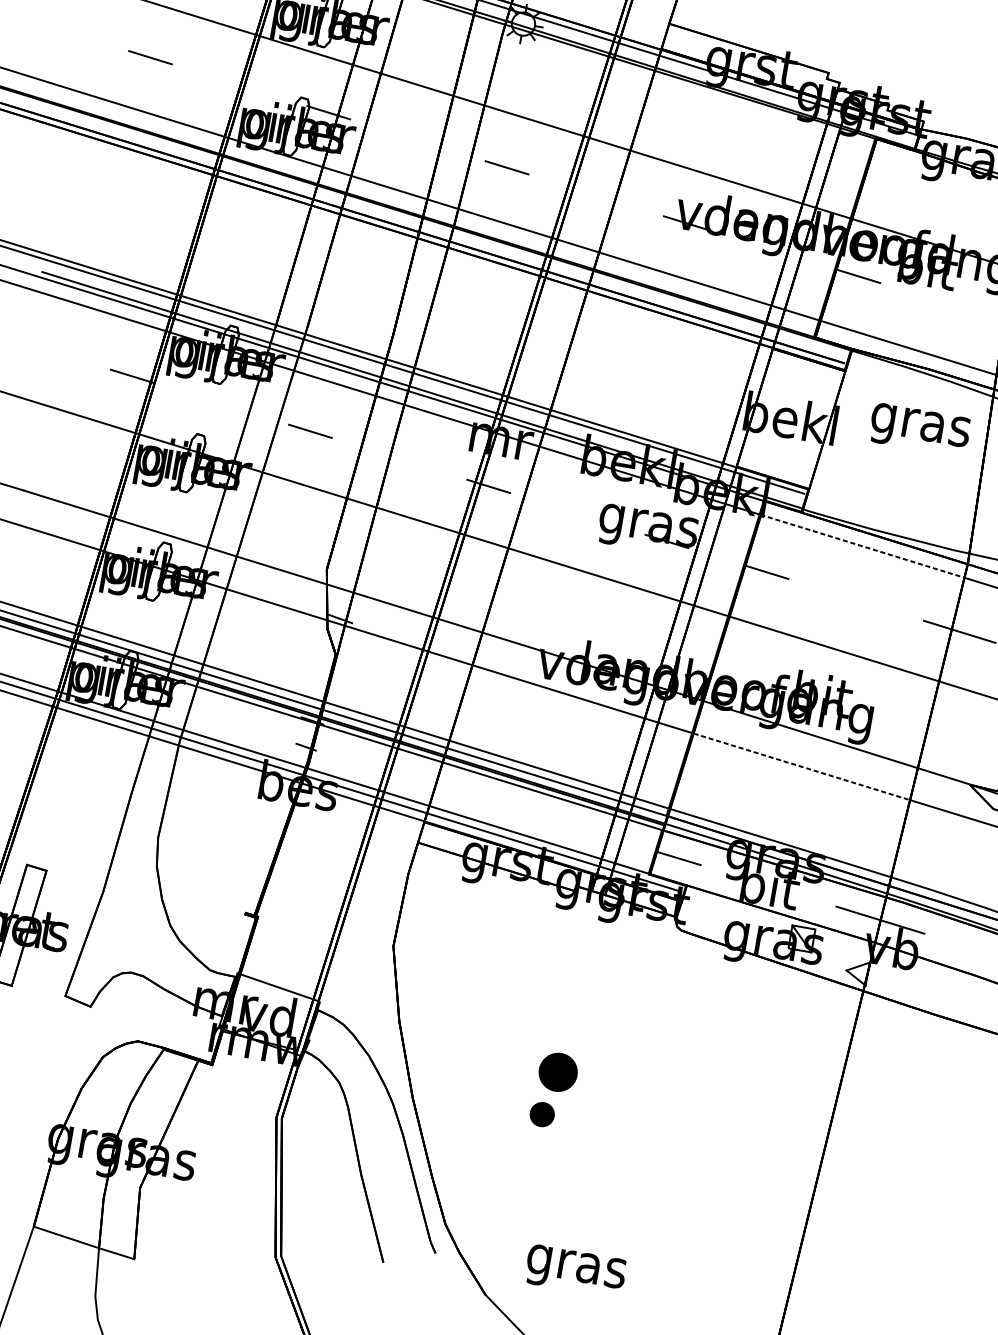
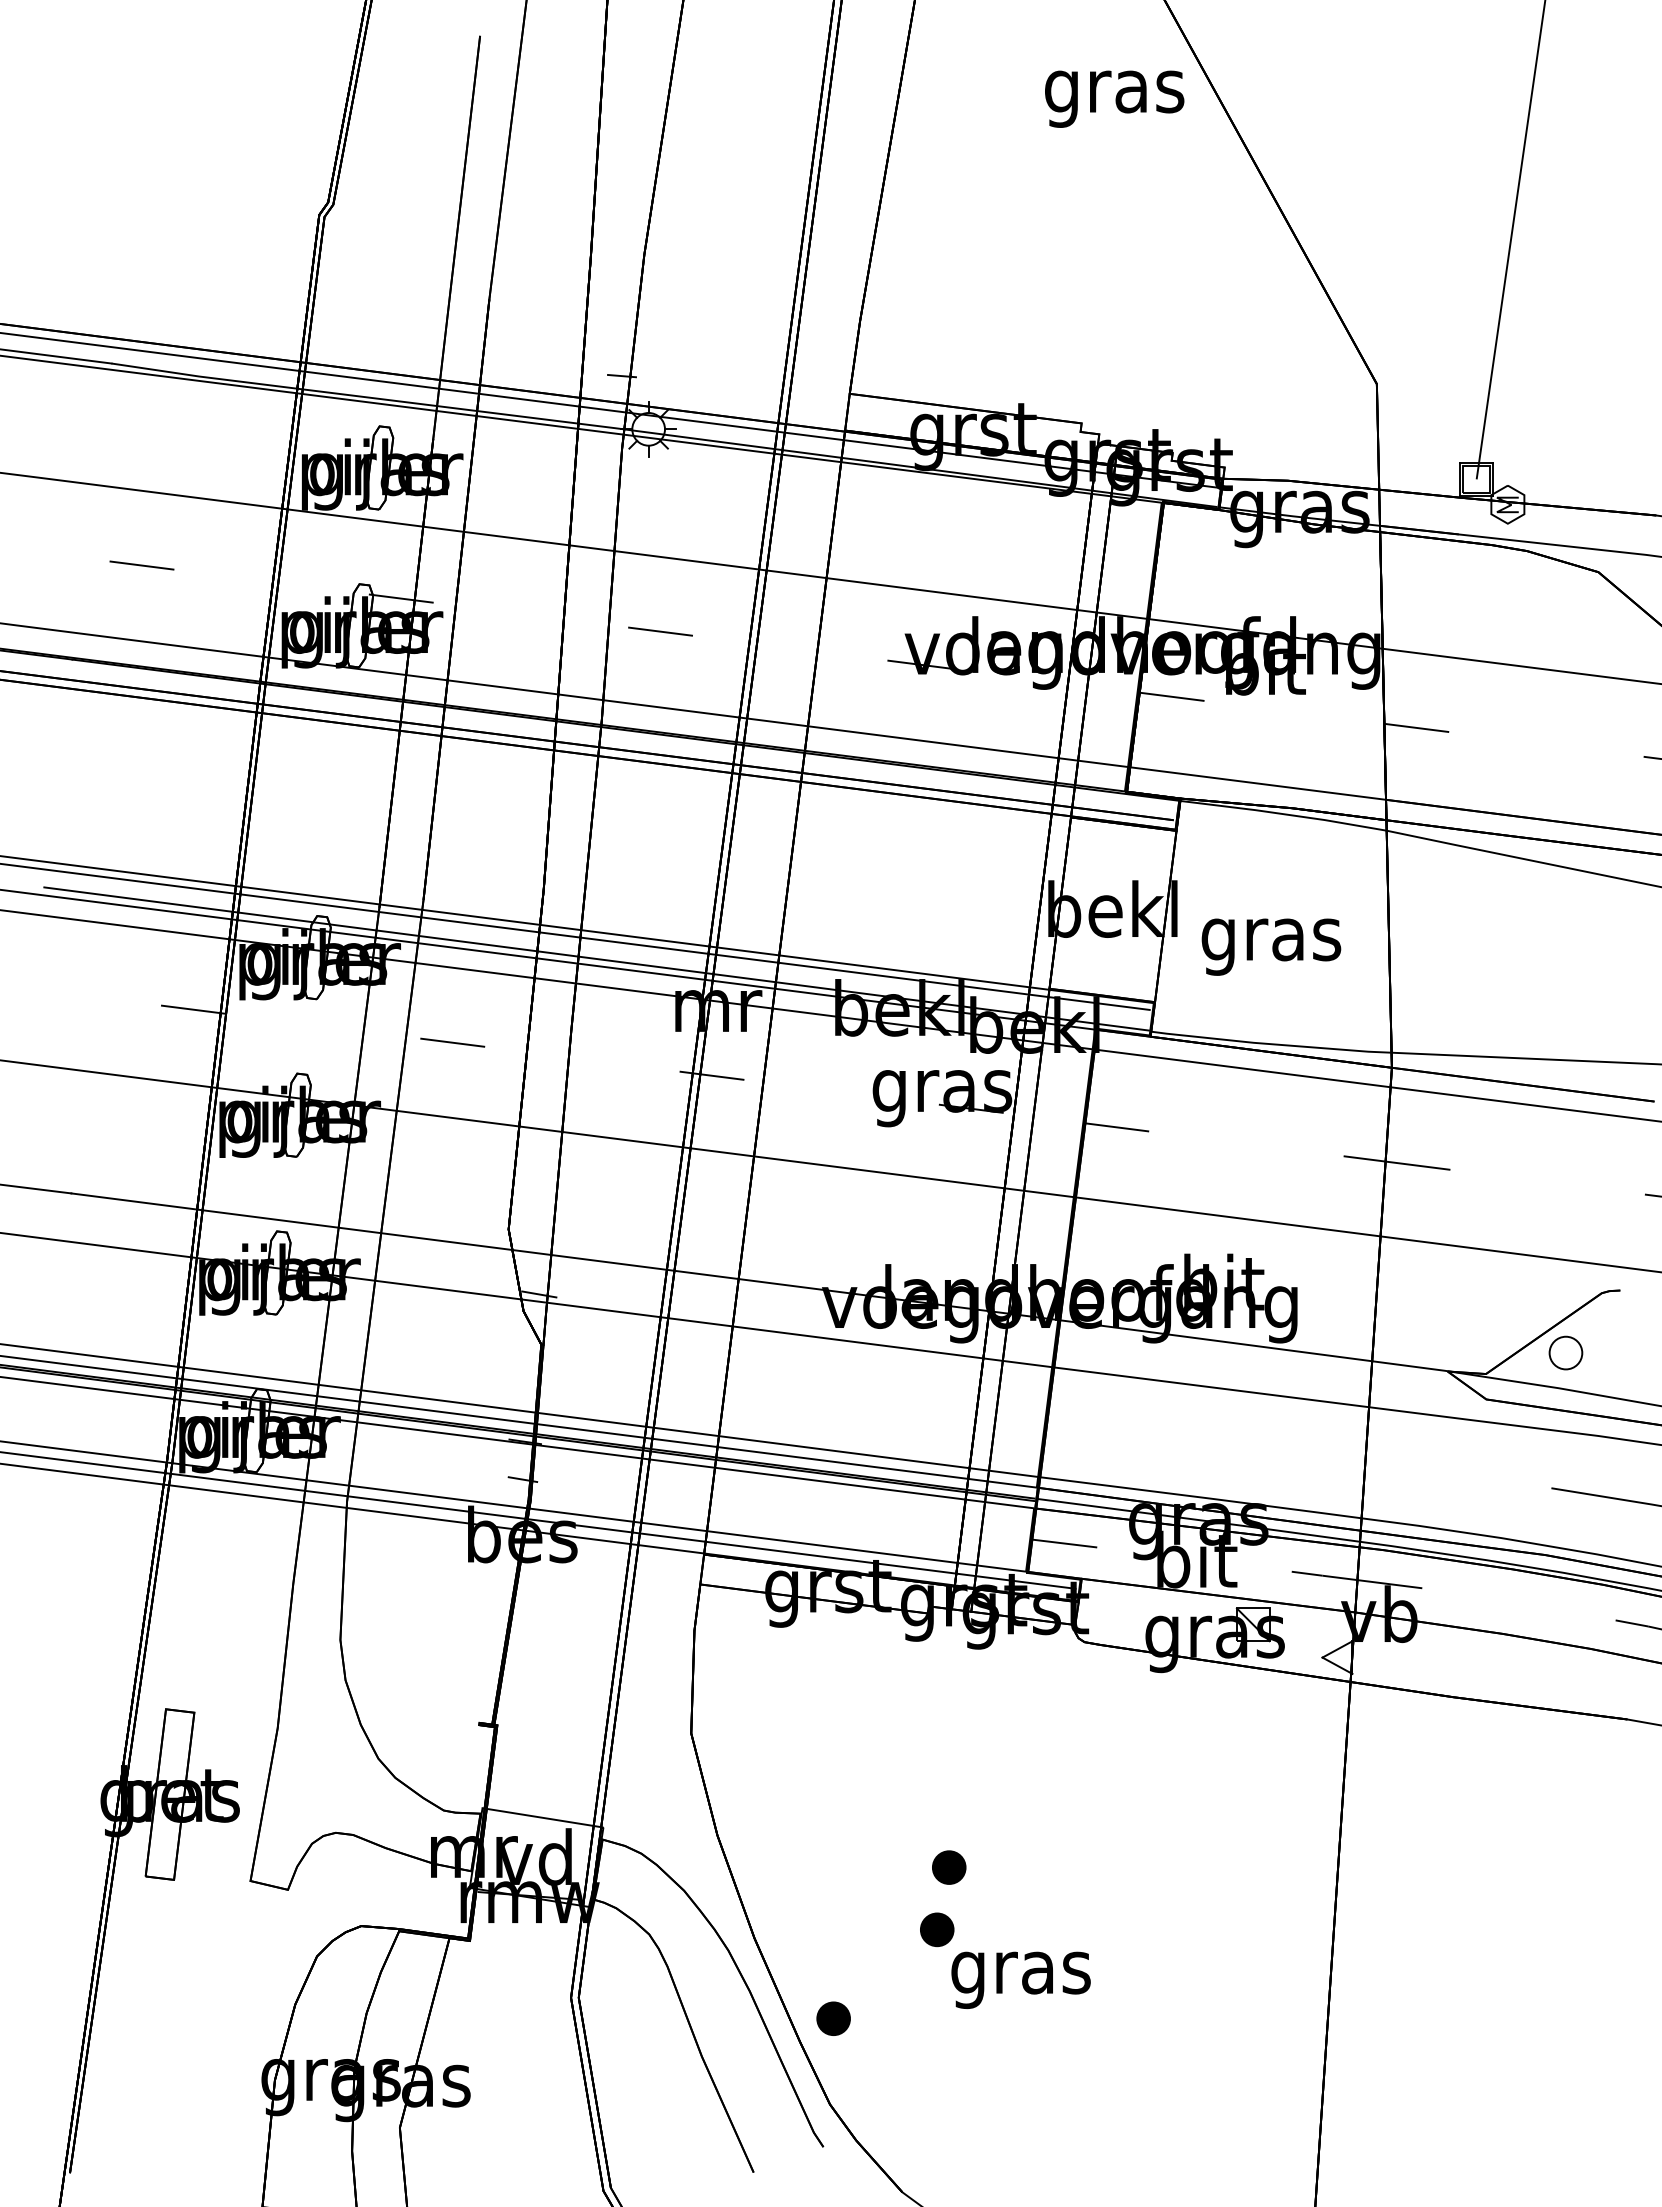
text: (919, 429) -> (1271, 946), moved
line: (862, 546) -> (1242, 1068), dashed -> solid
line: (801, 766) -> (1211, 1387), dashed -> solid
part: (558, 1072) -> (949, 1867), size x0.62
part: (458, 1164) -> (833, 2018), added
text: (575, 1270) -> (1020, 1979), moved

